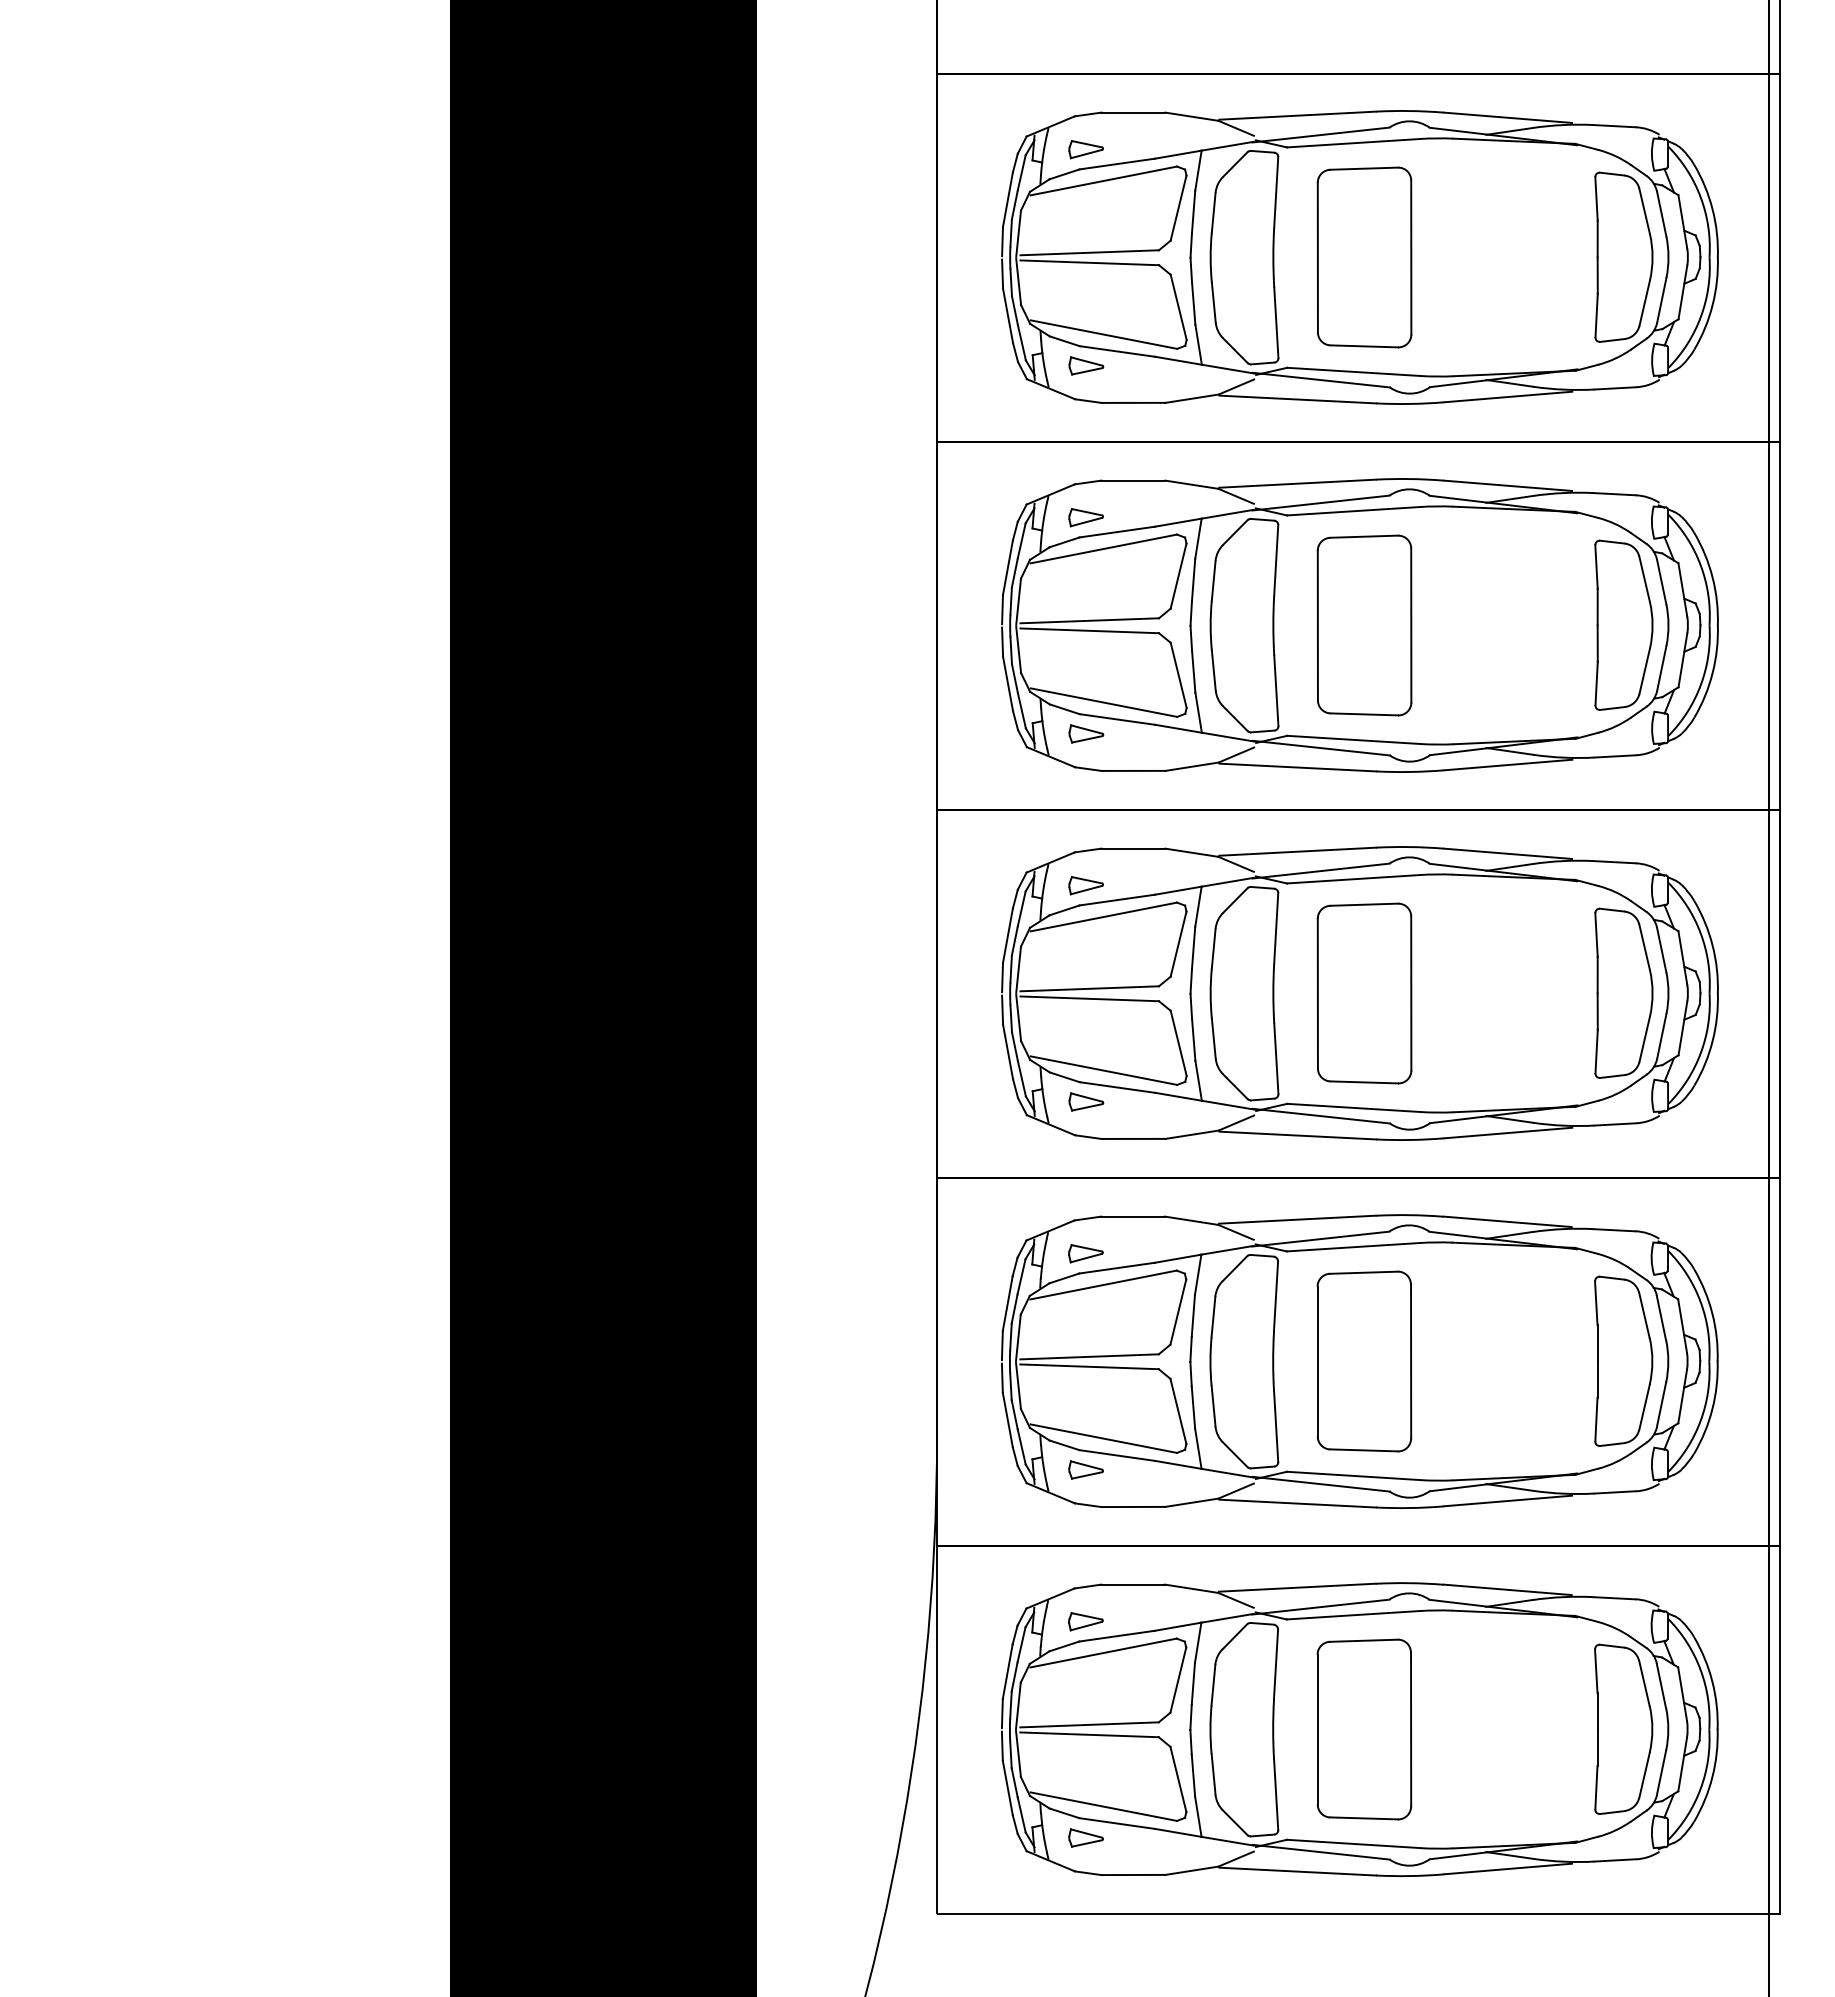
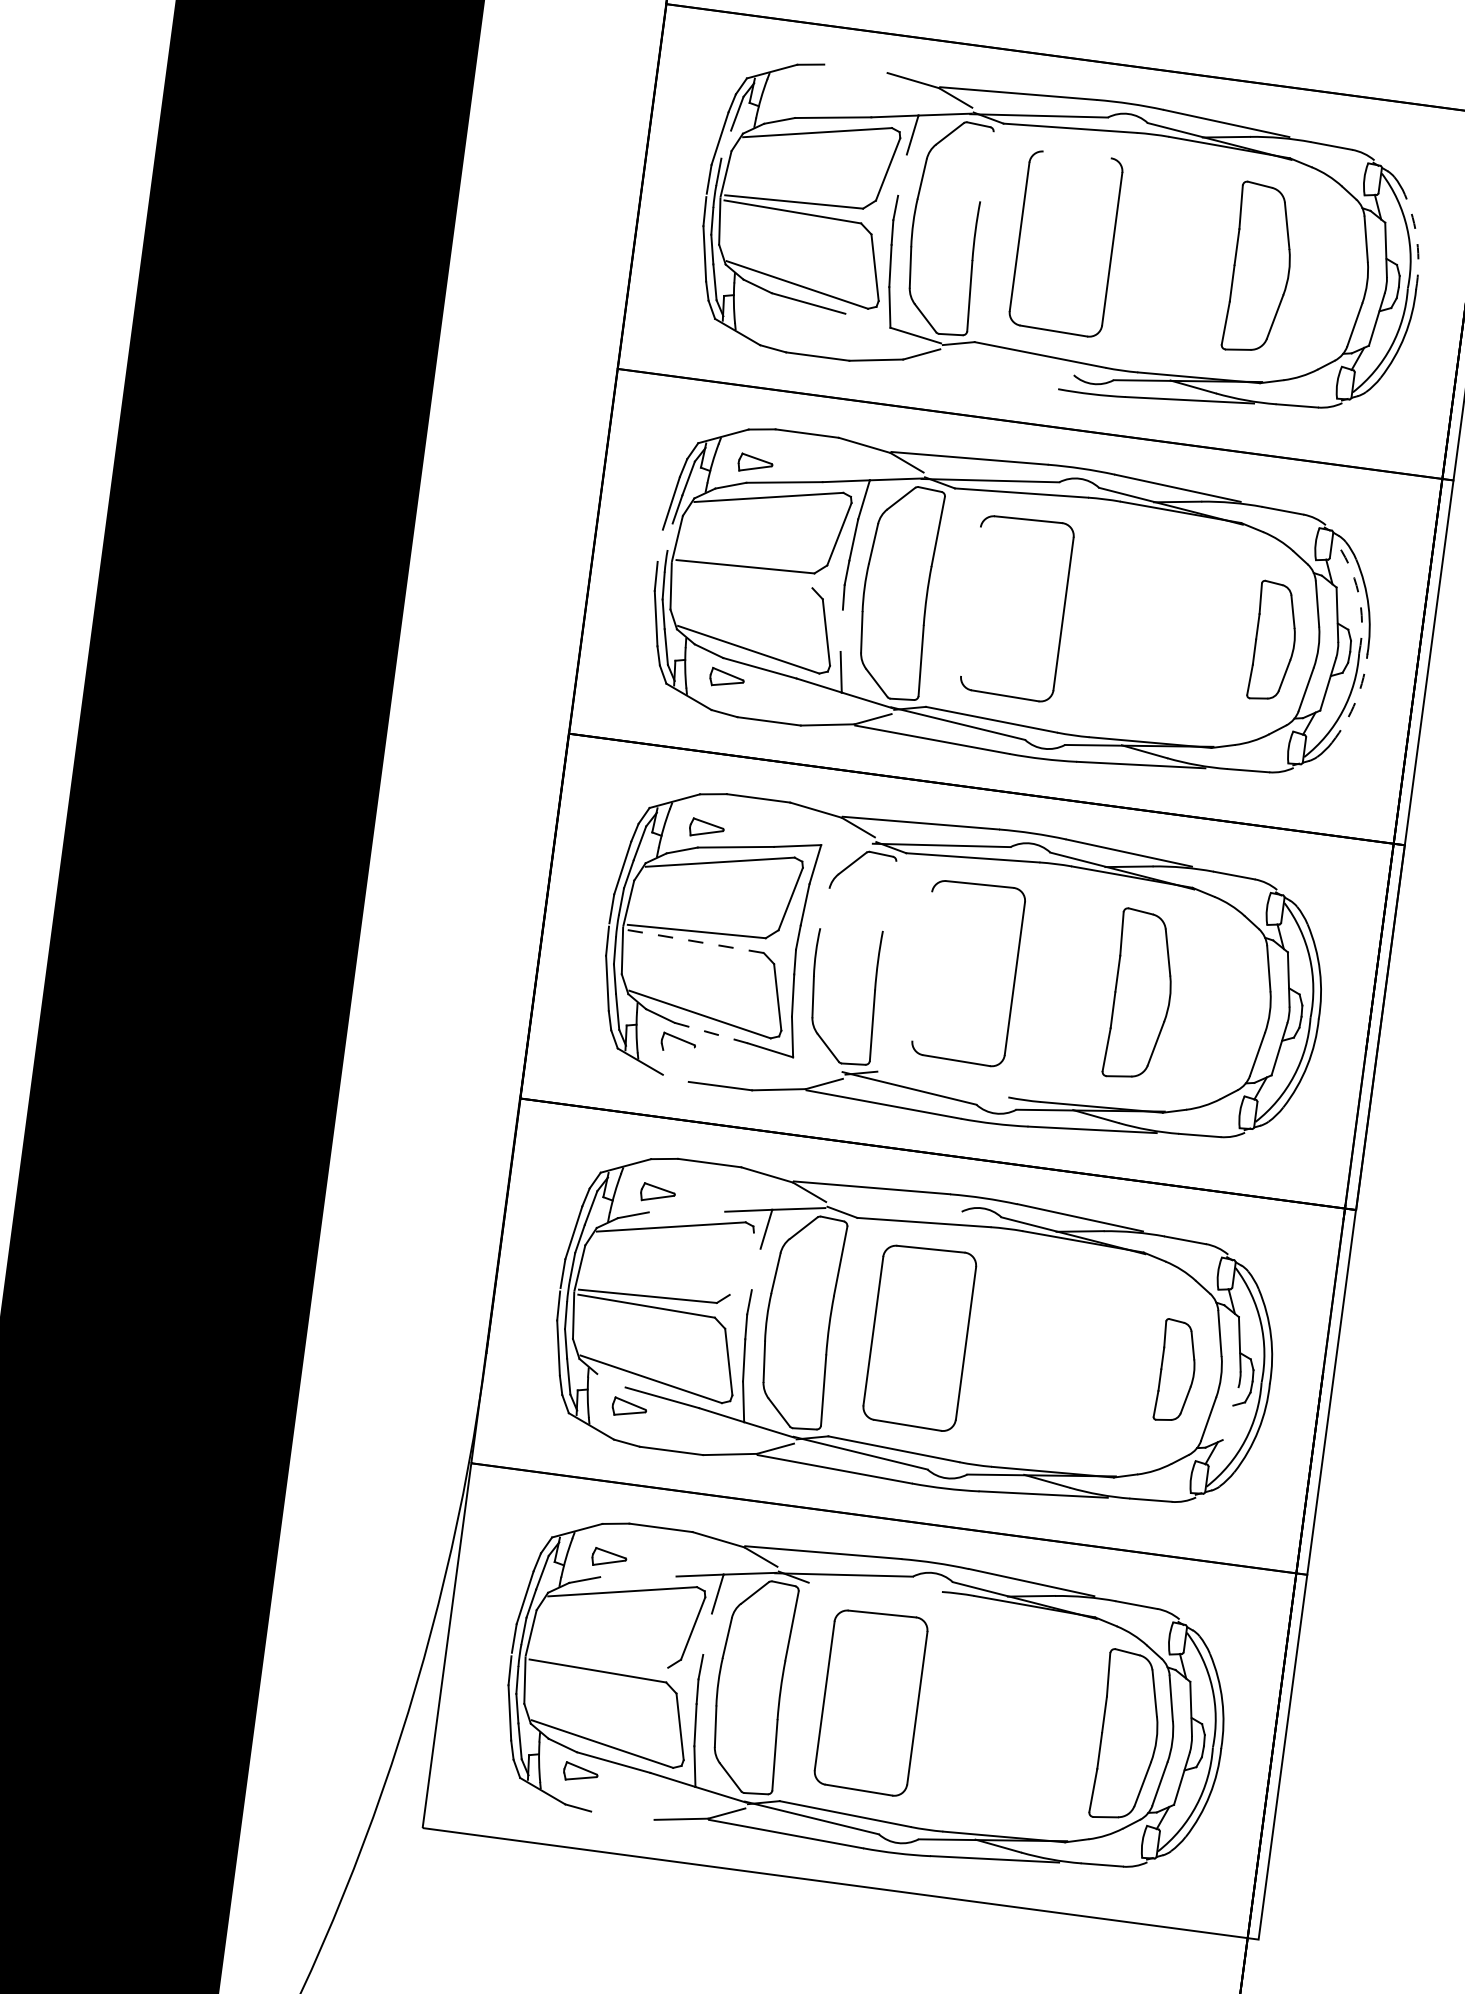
line: (1133, 112) -> (856, 68), removed
part: (1085, 149) -> (803, 99), removed
line: (1363, 168) -> (1076, 154), removed
line: (1276, 192) -> (987, 166), removed
line: (1014, 204) -> (725, 144), removed
arc: (1712, 209) -> (1417, 241), solid -> dashed
line: (1193, 211) -> (902, 174), removed
part: (1623, 256) -> (1260, 267), moved
line: (1178, 360) -> (867, 320), removed
part: (1086, 365) -> (776, 313), removed
line: (1320, 379) -> (1006, 358), removed
line: (1297, 399) -> (980, 374), removed
arc: (1700, 565) -> (1358, 592), solid -> dashed
line: (1010, 600) -> (669, 536), removed
line: (1002, 609) -> (660, 544), removed
part: (1623, 624) -> (1274, 641), size x0.7
line: (1317, 625) -> (970, 601), removed
line: (1089, 630) -> (743, 576), removed
line: (1193, 671) -> (841, 630), removed
arc: (1712, 672) -> (1355, 700), solid -> dashed
line: (1227, 881) -> (847, 843), removed
line: (1276, 928) -> (889, 896), removed
line: (1213, 948) -> (824, 907), removed
part: (1623, 992) -> (1141, 994), moved
line: (1317, 993) -> (921, 966), removed
line: (1089, 998) -> (695, 941), solid -> dashed
line: (1118, 1087) -> (712, 1033), solid -> dashed
line: (1227, 1104) -> (818, 1064), removed
line: (1087, 1107) -> (678, 1048), removed
line: (1353, 1107) -> (942, 1084), removed
line: (1088, 1136) -> (676, 1077), removed
line: (1320, 1238) -> (892, 1209), removed
line: (1116, 1267) -> (686, 1211), removed
line: (1178, 1311) -> (742, 1263), removed
line: (1192, 1315) -> (755, 1268), removed
part: (1623, 1360) -> (1176, 1370), size x0.6
line: (1682, 1396) -> (1230, 1414), removed
line: (1064, 1445) -> (611, 1380), removed
line: (1353, 1615) -> (875, 1587), removed
line: (1116, 1635) -> (637, 1576), removed
line: (1192, 1683) -> (706, 1633), removed
line: (1089, 1724) -> (599, 1660), removed
line: (1133, 1874) -> (623, 1815), removed

